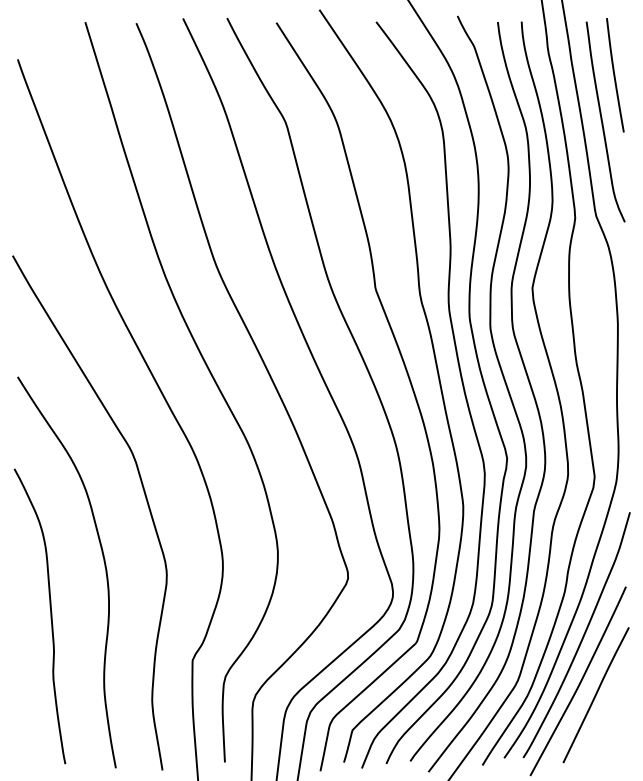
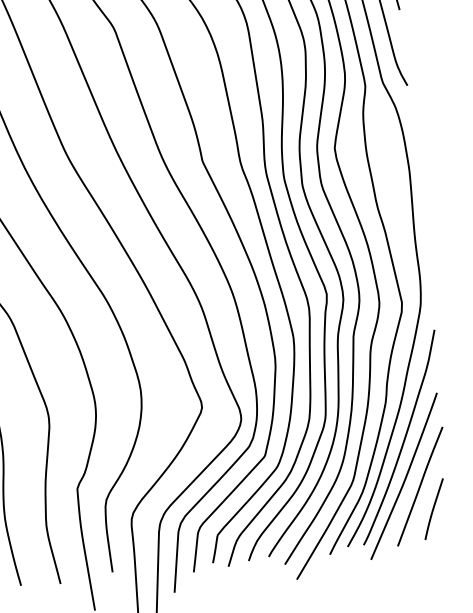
curve: (609, 722) -> (433, 508), added

